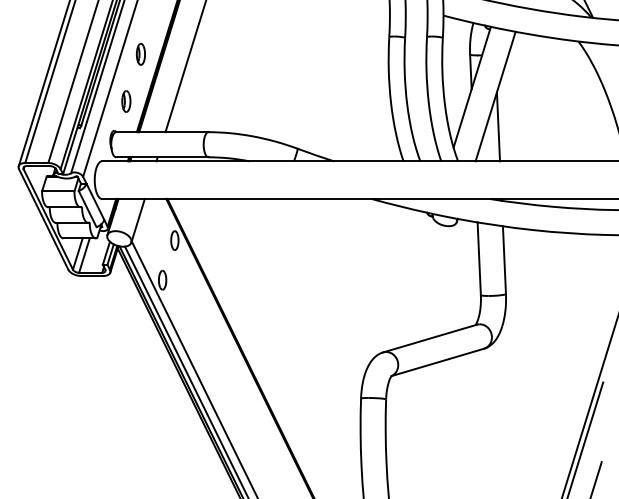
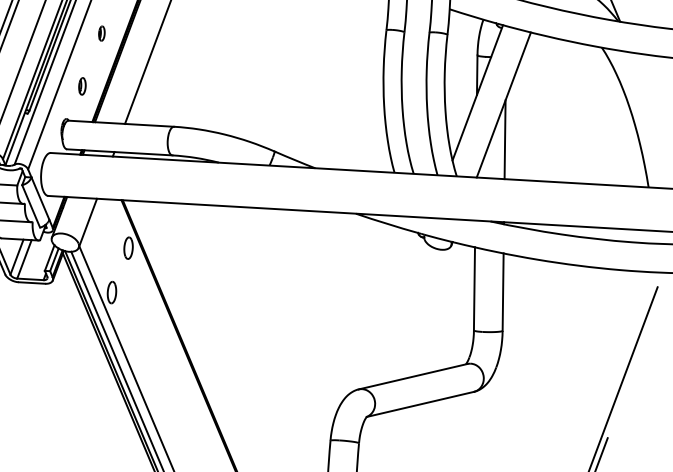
part: (140, 54) -> (101, 33), size x0.6
part: (126, 101) -> (82, 86), size x0.7

